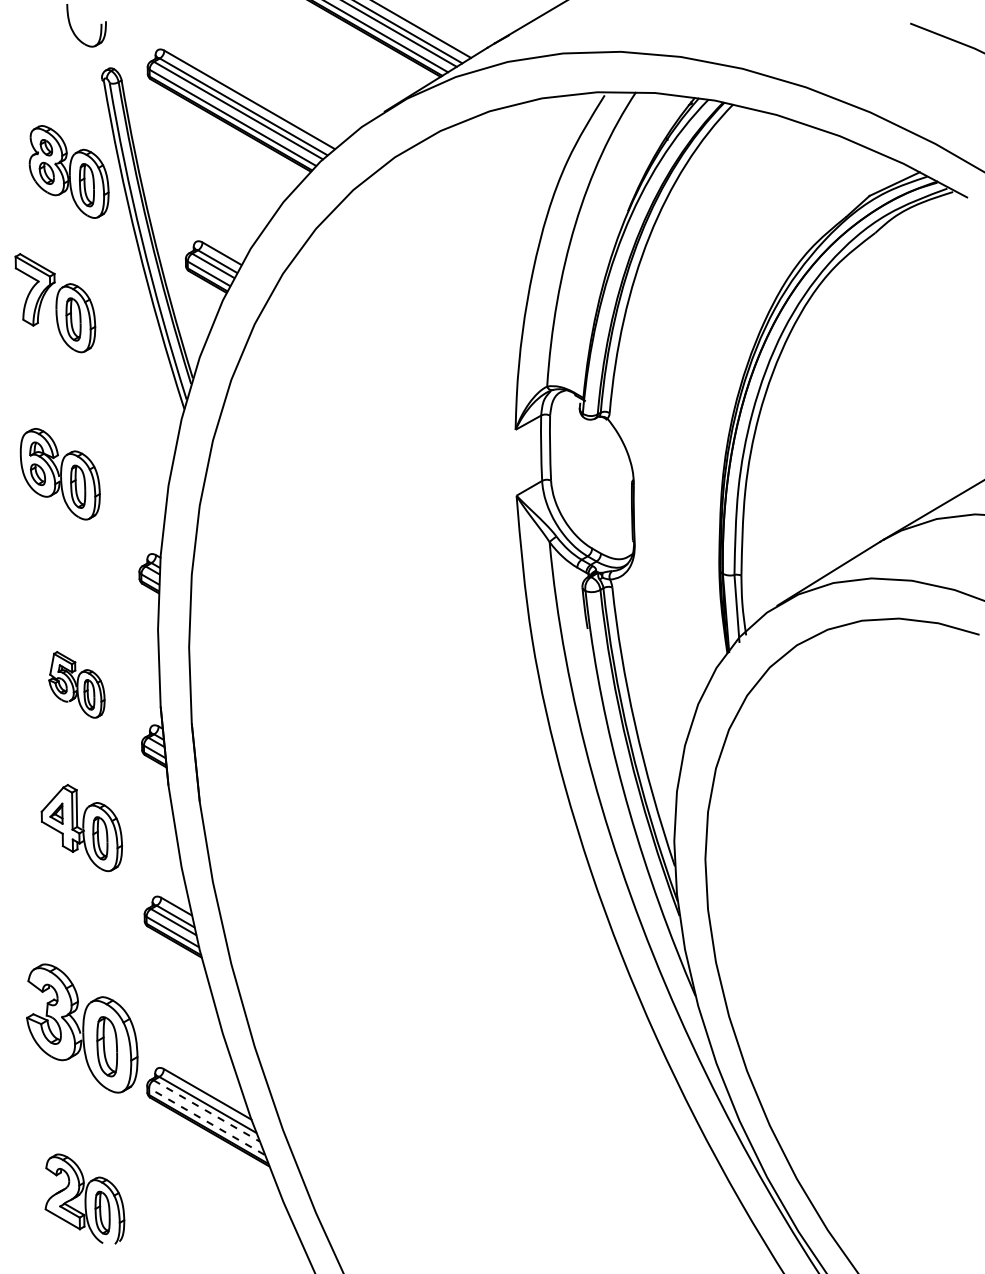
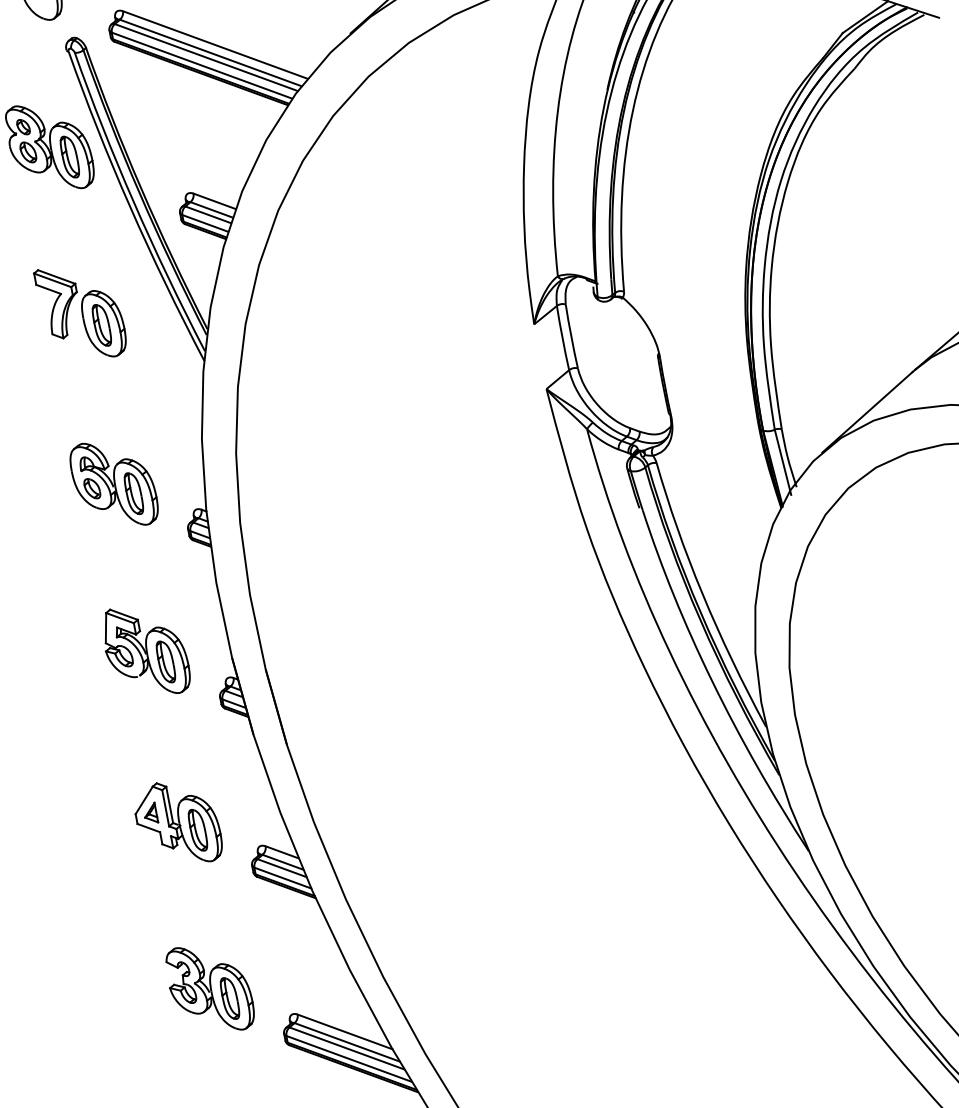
part: (55, 303) -> (81, 312), moved
part: (59, 474) -> (113, 484), moved
part: (76, 684) -> (145, 650), size x1.43
part: (81, 828) -> (177, 823), moved
part: (81, 1028) -> (209, 988), size x0.71
line: (206, 1111) -> (346, 1049), dashed -> solid
line: (206, 1121) -> (348, 1058), dashed -> solid

